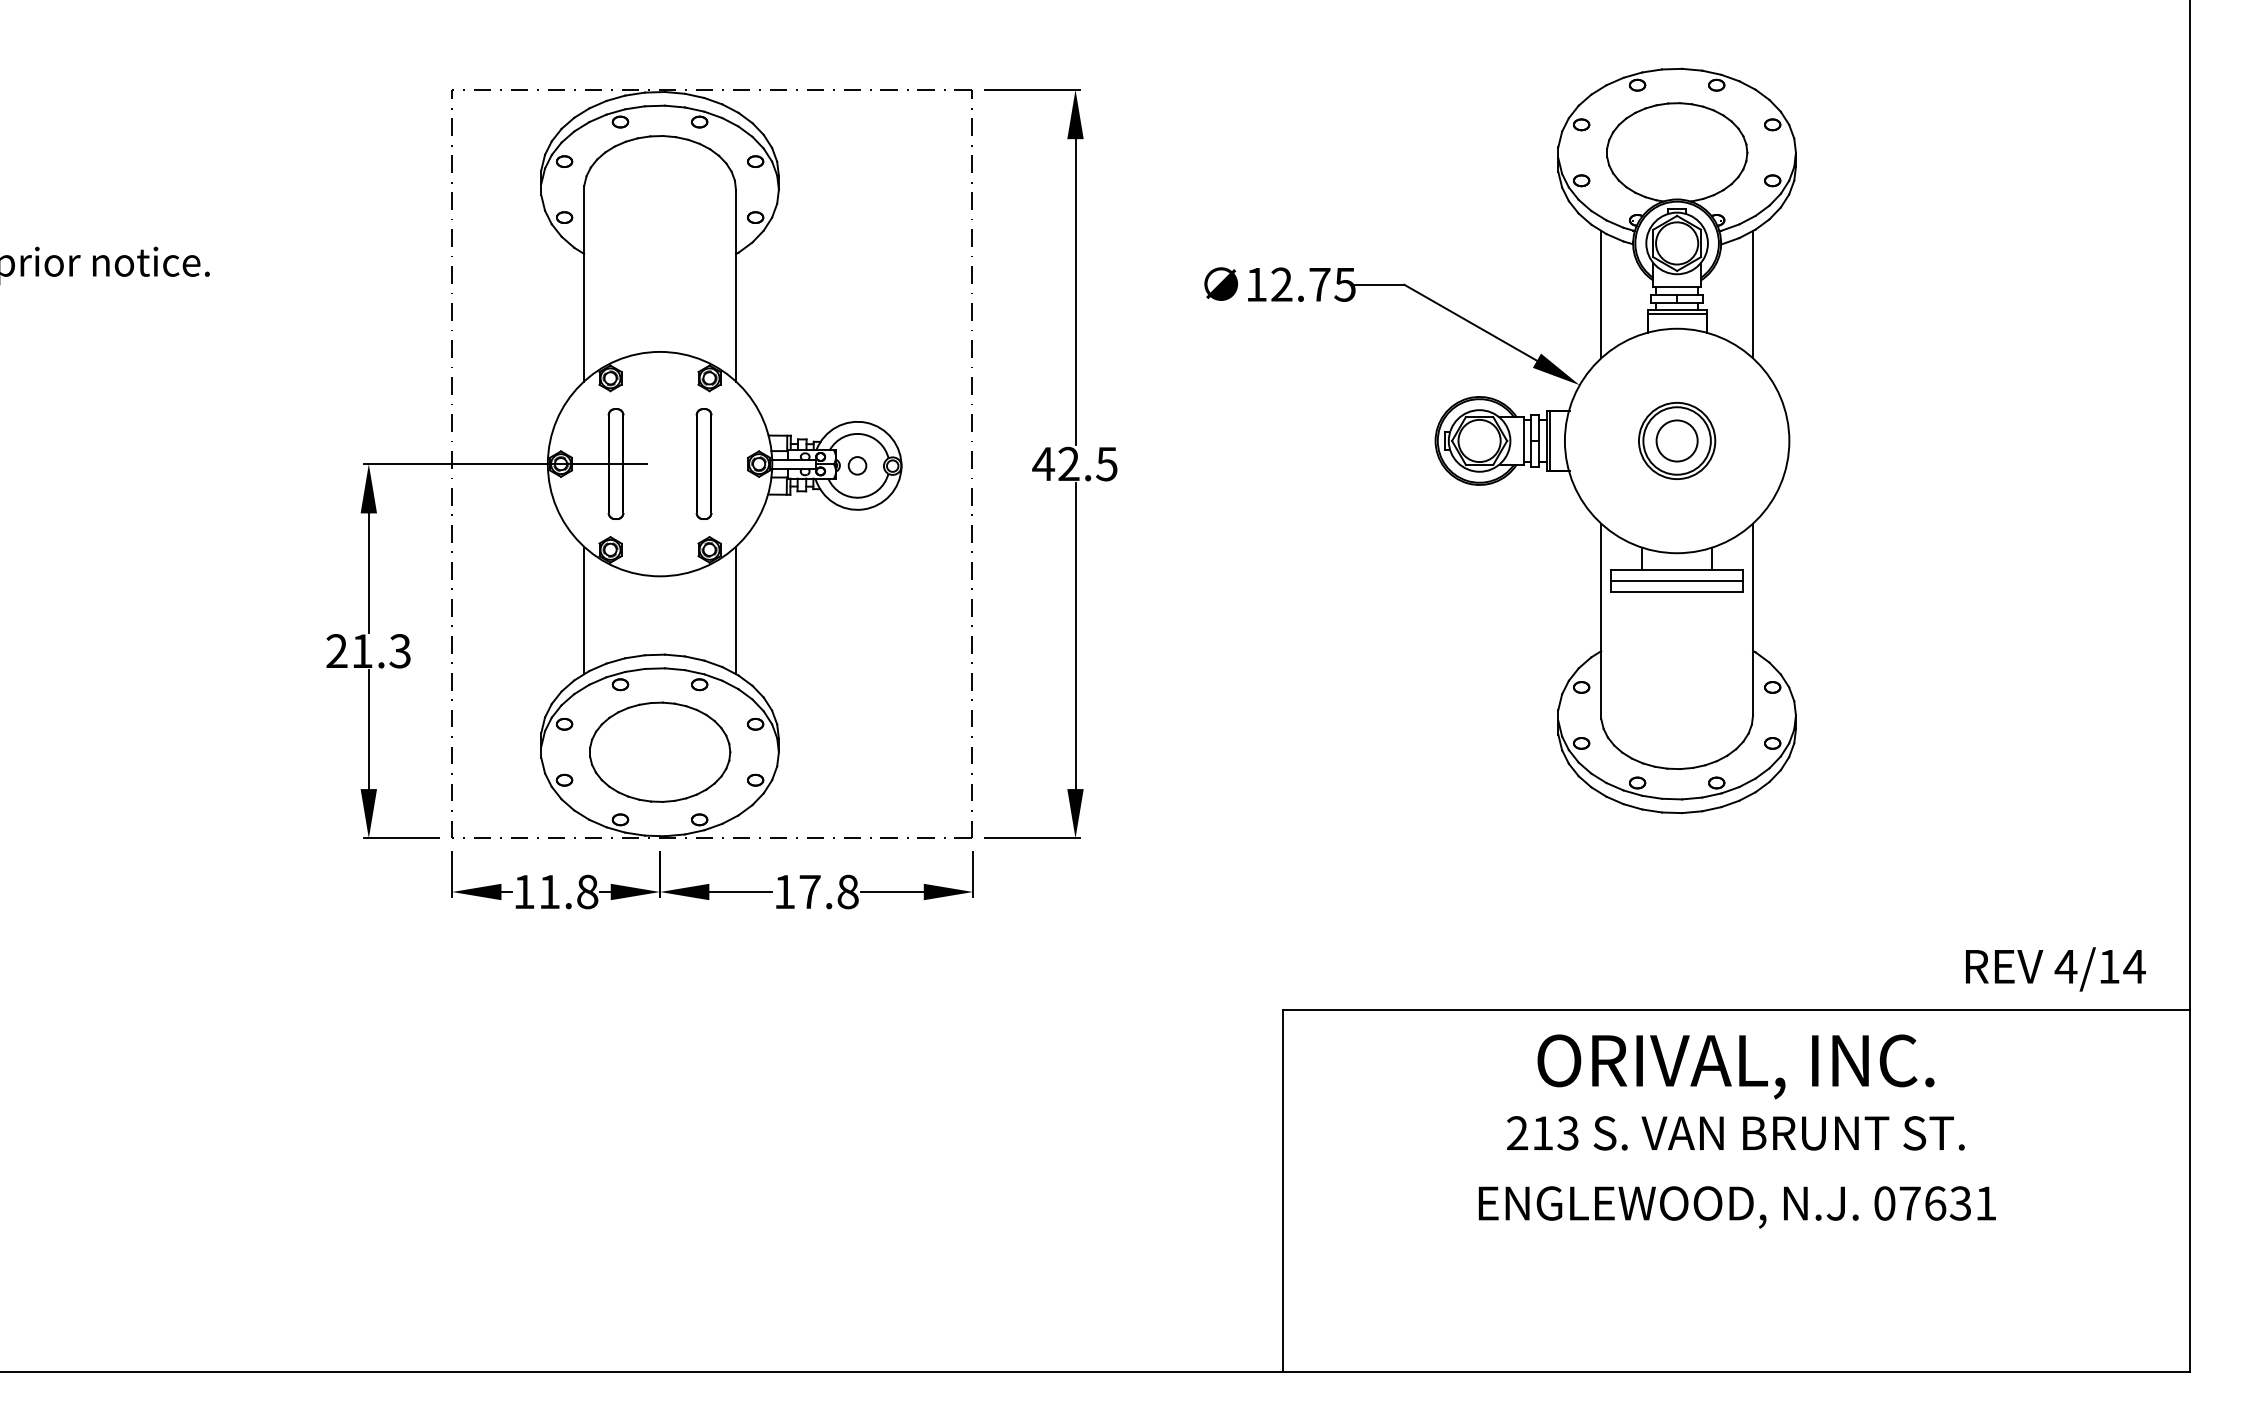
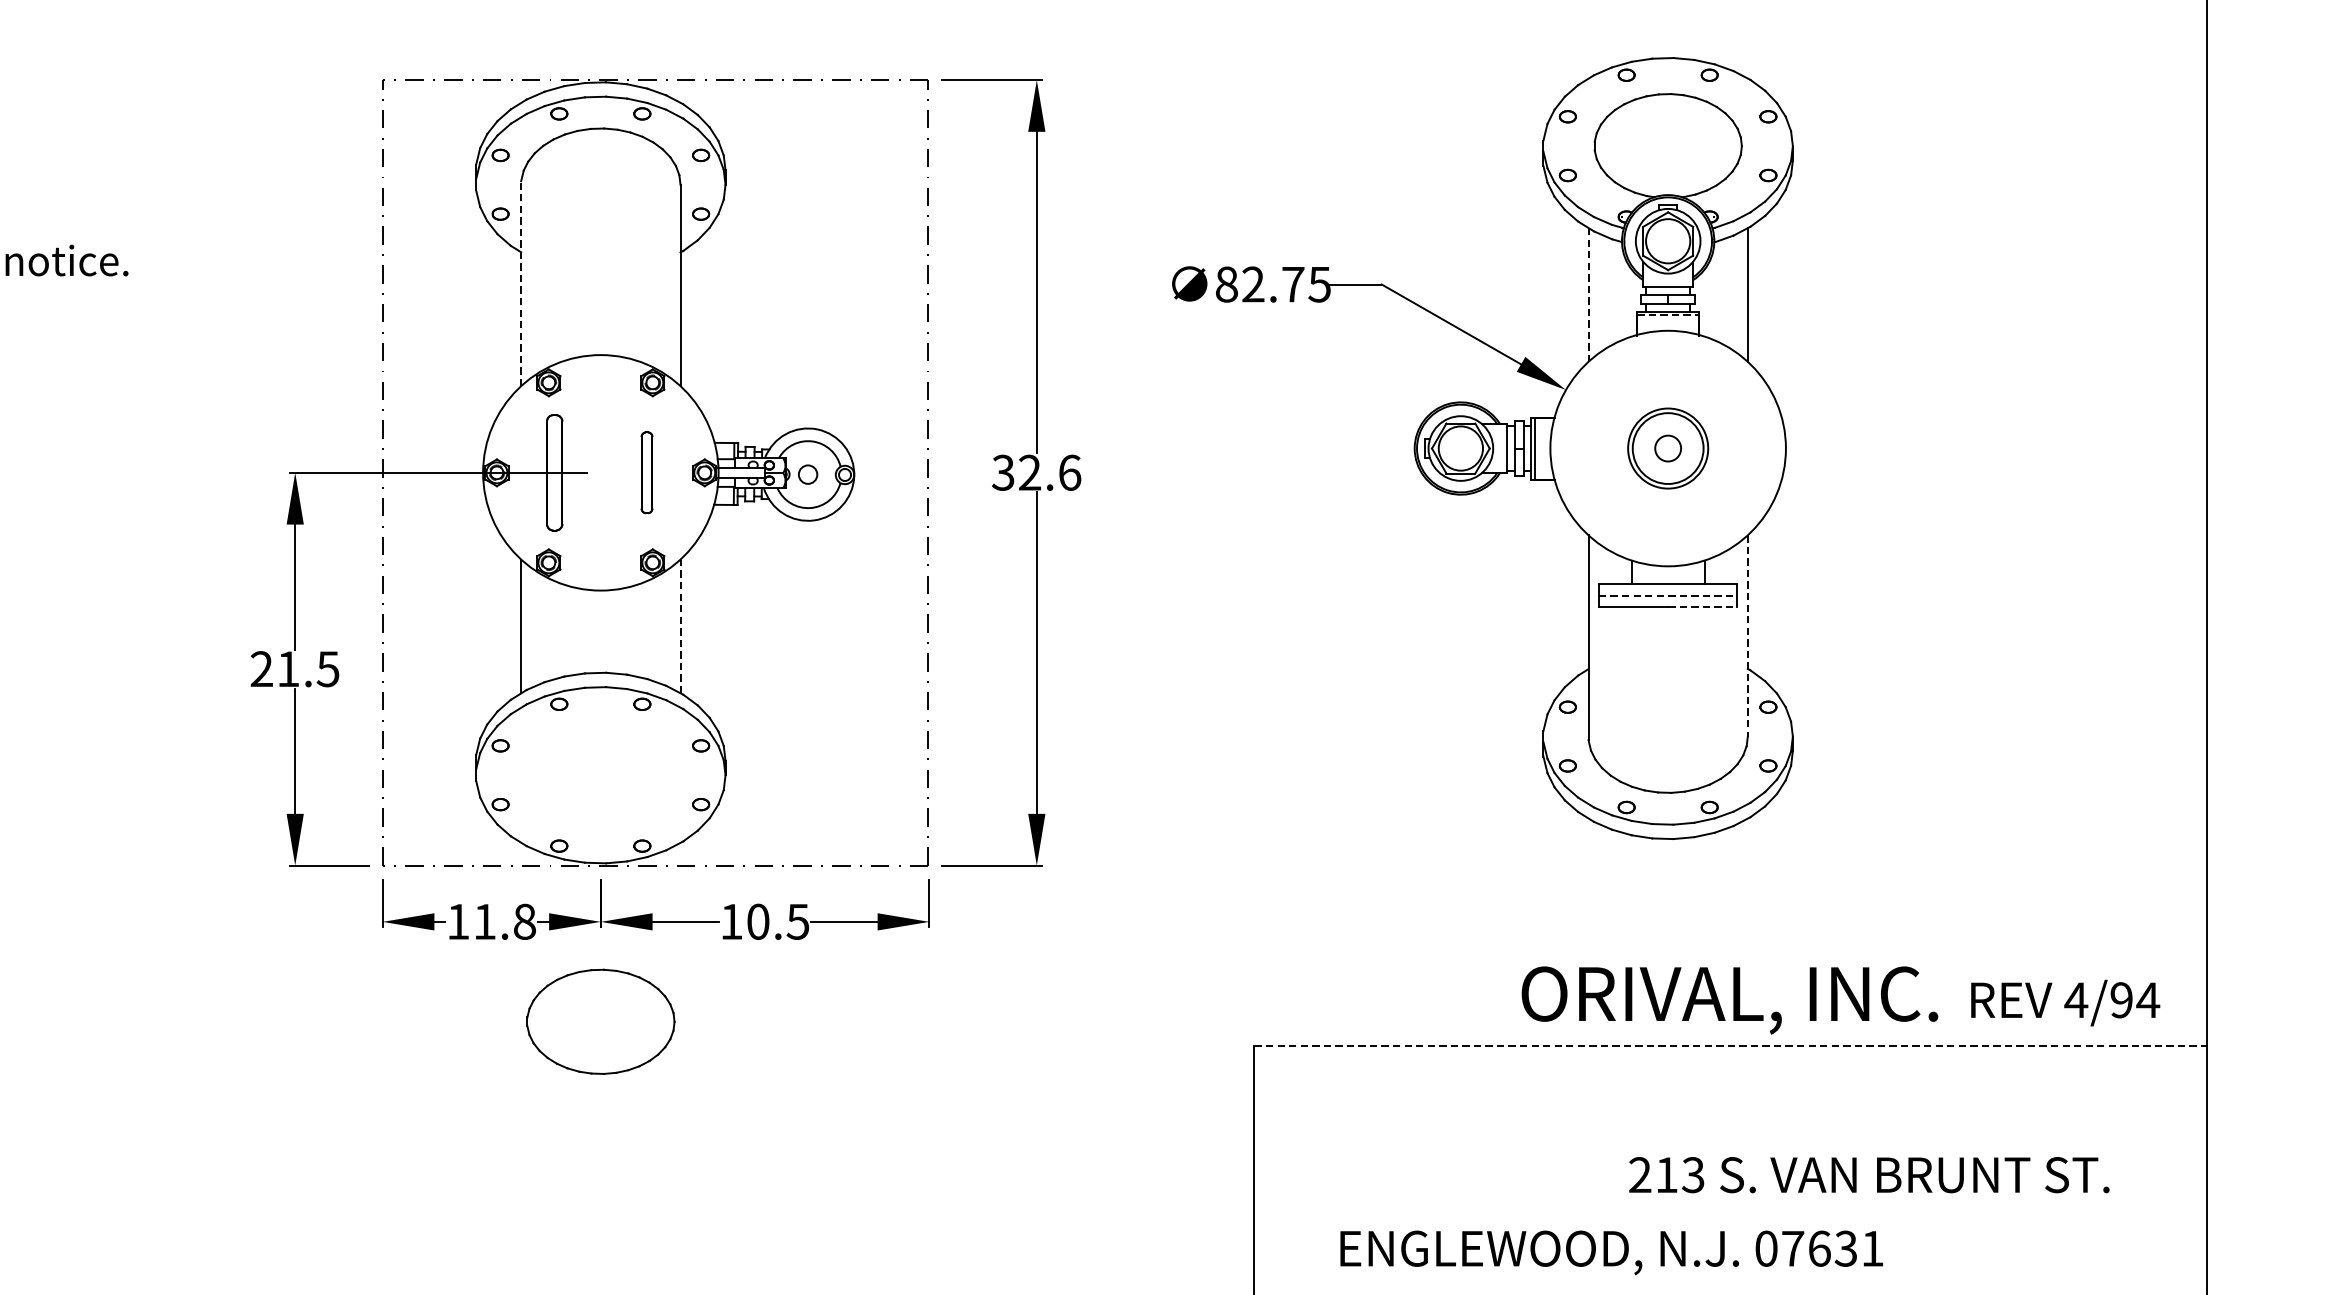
line: (584, 283) -> (521, 283), solid -> dashed
text: (1256, 284) -> (1226, 284), 12.75 -> 82.75
line: (1601, 294) -> (1588, 294), solid -> dashed
line: (1677, 314) -> (1668, 315), solid -> dashed
circle: (1676, 440) -> (1667, 448), size x0.6
part: (703, 463) -> (646, 472), size x0.7
text: (1074, 463) -> (1035, 472), 42.5 -> 32.6
line: (1677, 581) -> (1668, 596), solid -> dashed
line: (1710, 592) -> (1703, 607), solid -> dashed
line: (735, 610) -> (680, 626), solid -> dashed
line: (1753, 619) -> (1748, 635), solid -> dashed
text: (399, 650) -> (327, 668), 21.3 -> 21.5
part: (660, 751) -> (601, 1021), moved
text: (828, 891) -> (777, 921), 17.8 -> 10.5
text: (2108, 966) -> (2120, 1000), 4/14 -> 4/94
line: (1736, 1010) -> (1730, 1046), solid -> dashed
text: (1735, 1066) -> (1729, 1000), moved
text: (1735, 1133) -> (1868, 1175), moved
text: (1736, 1207) -> (1610, 1252), moved

